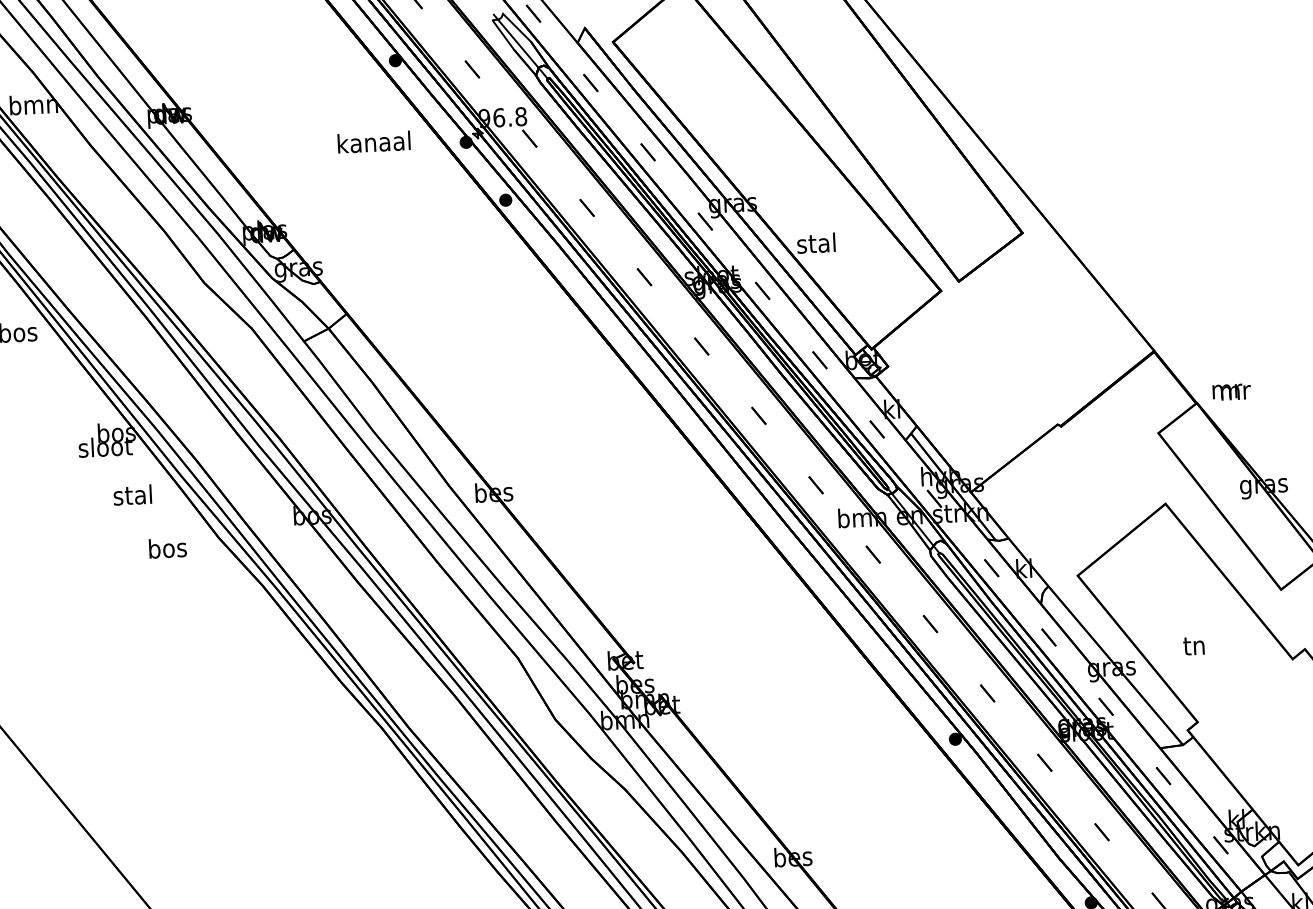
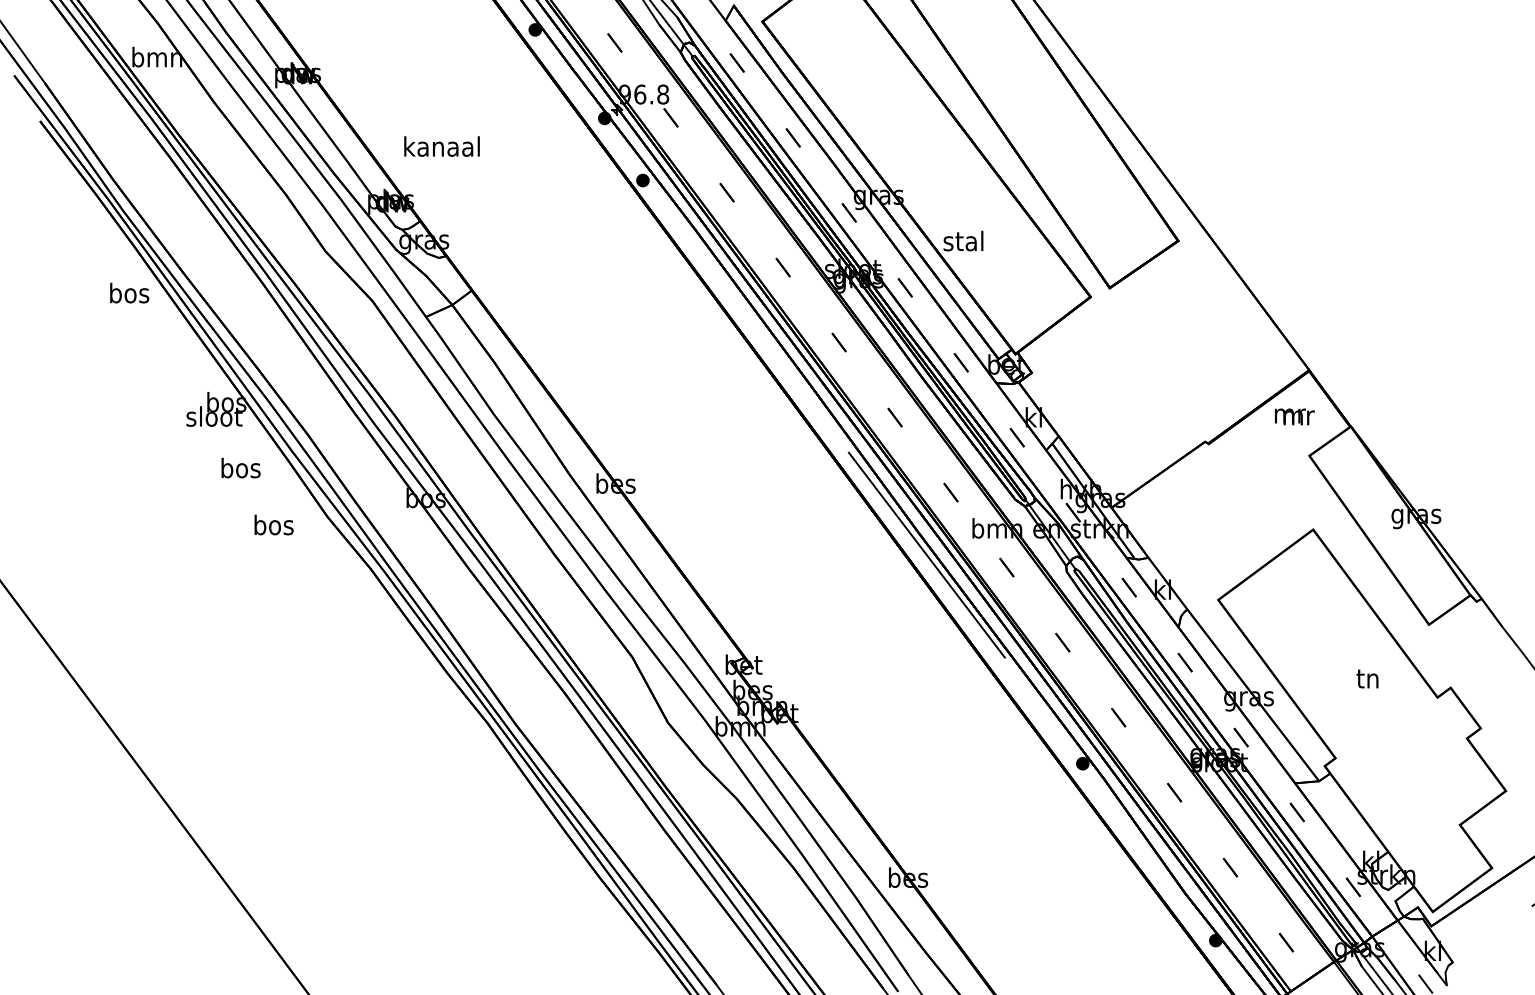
text: (373, 142) -> (441, 146), moved
text: (1231, 391) -> (1294, 416), moved
text: (132, 494) -> (240, 467), stal -> bos
line: (795, 545) -> (926, 554), added
text: (1193, 645) -> (1367, 678), moved

